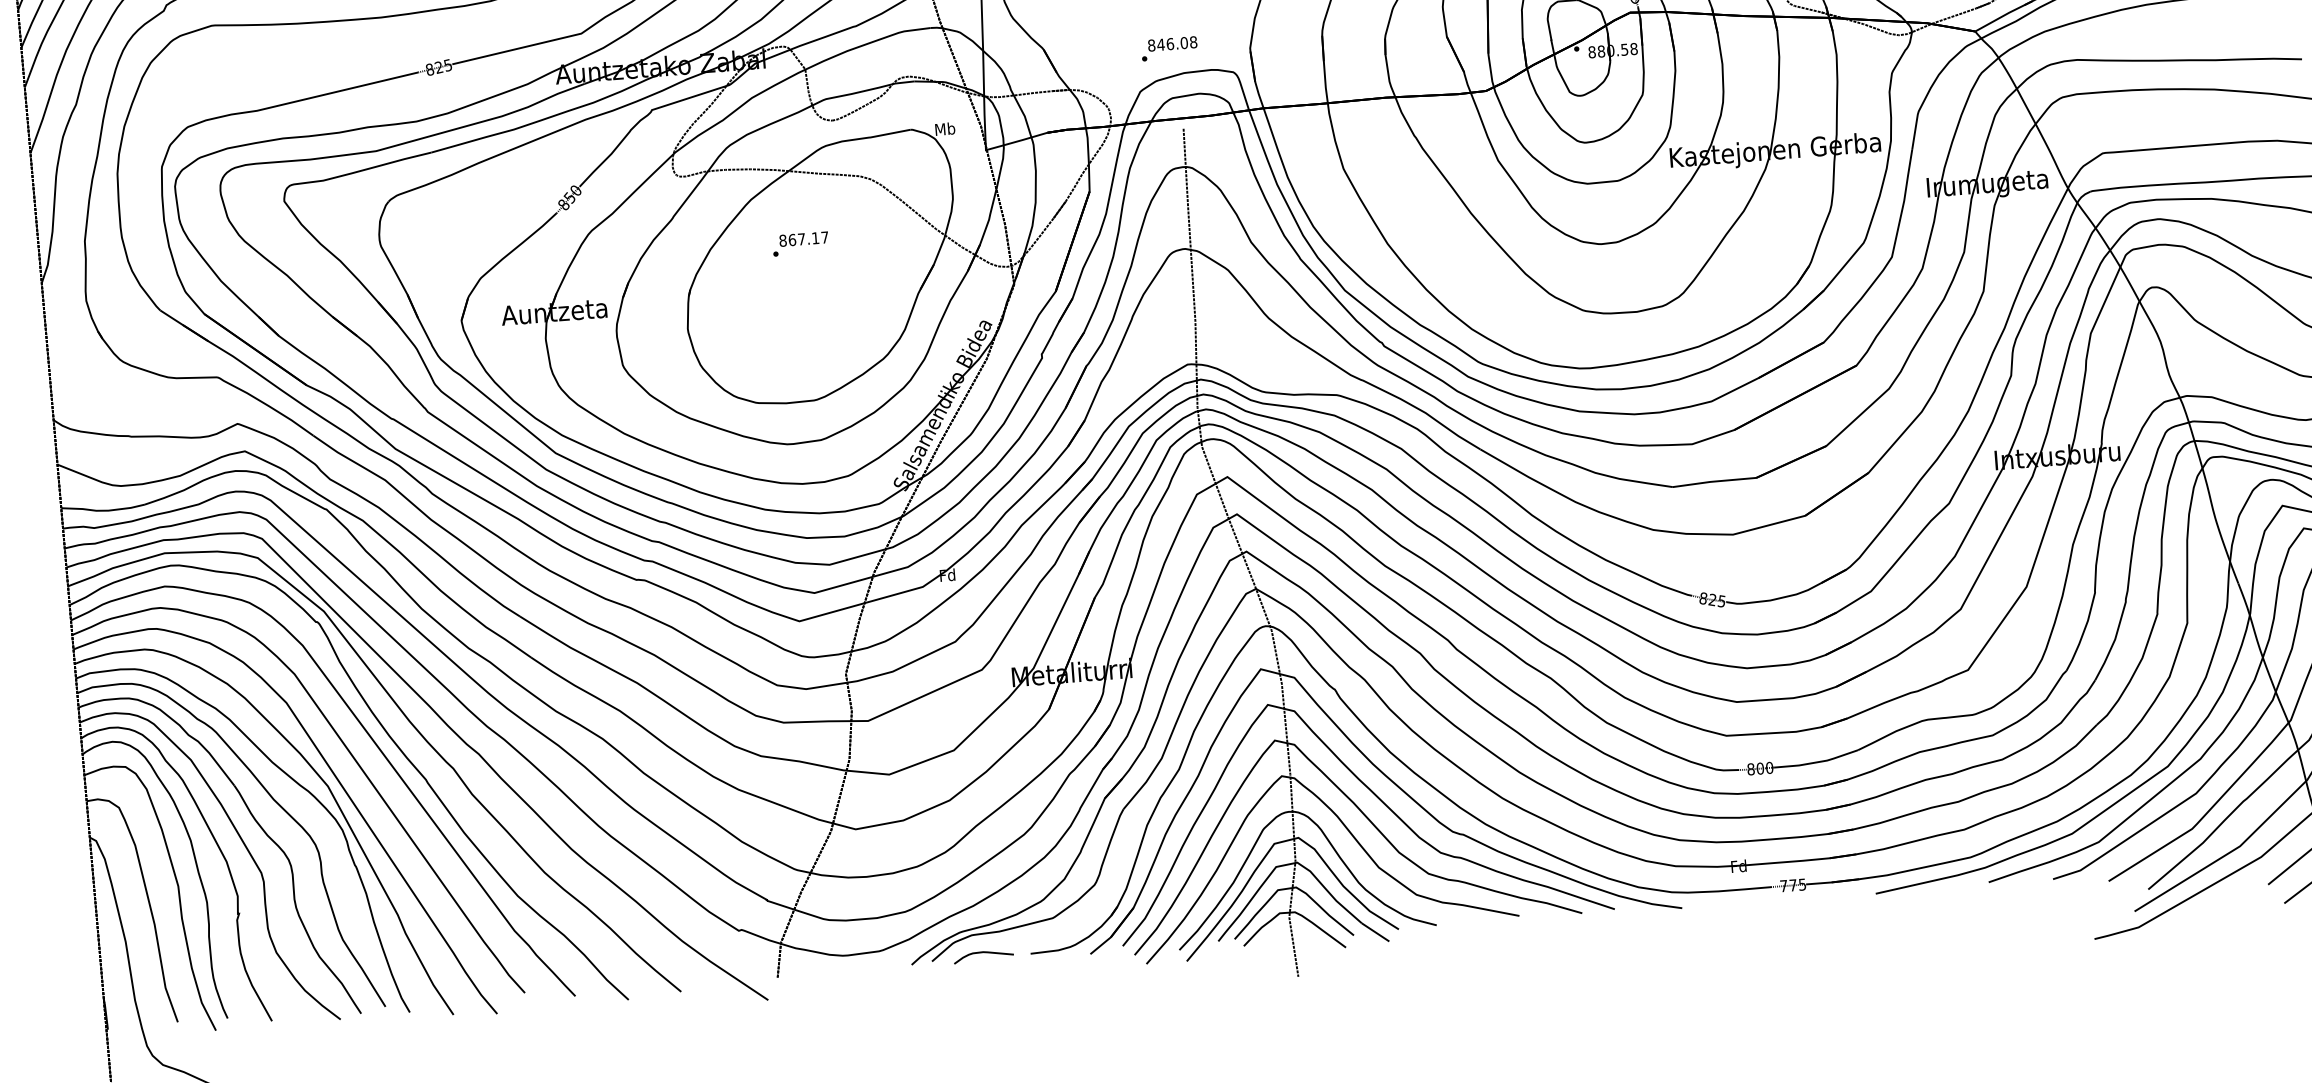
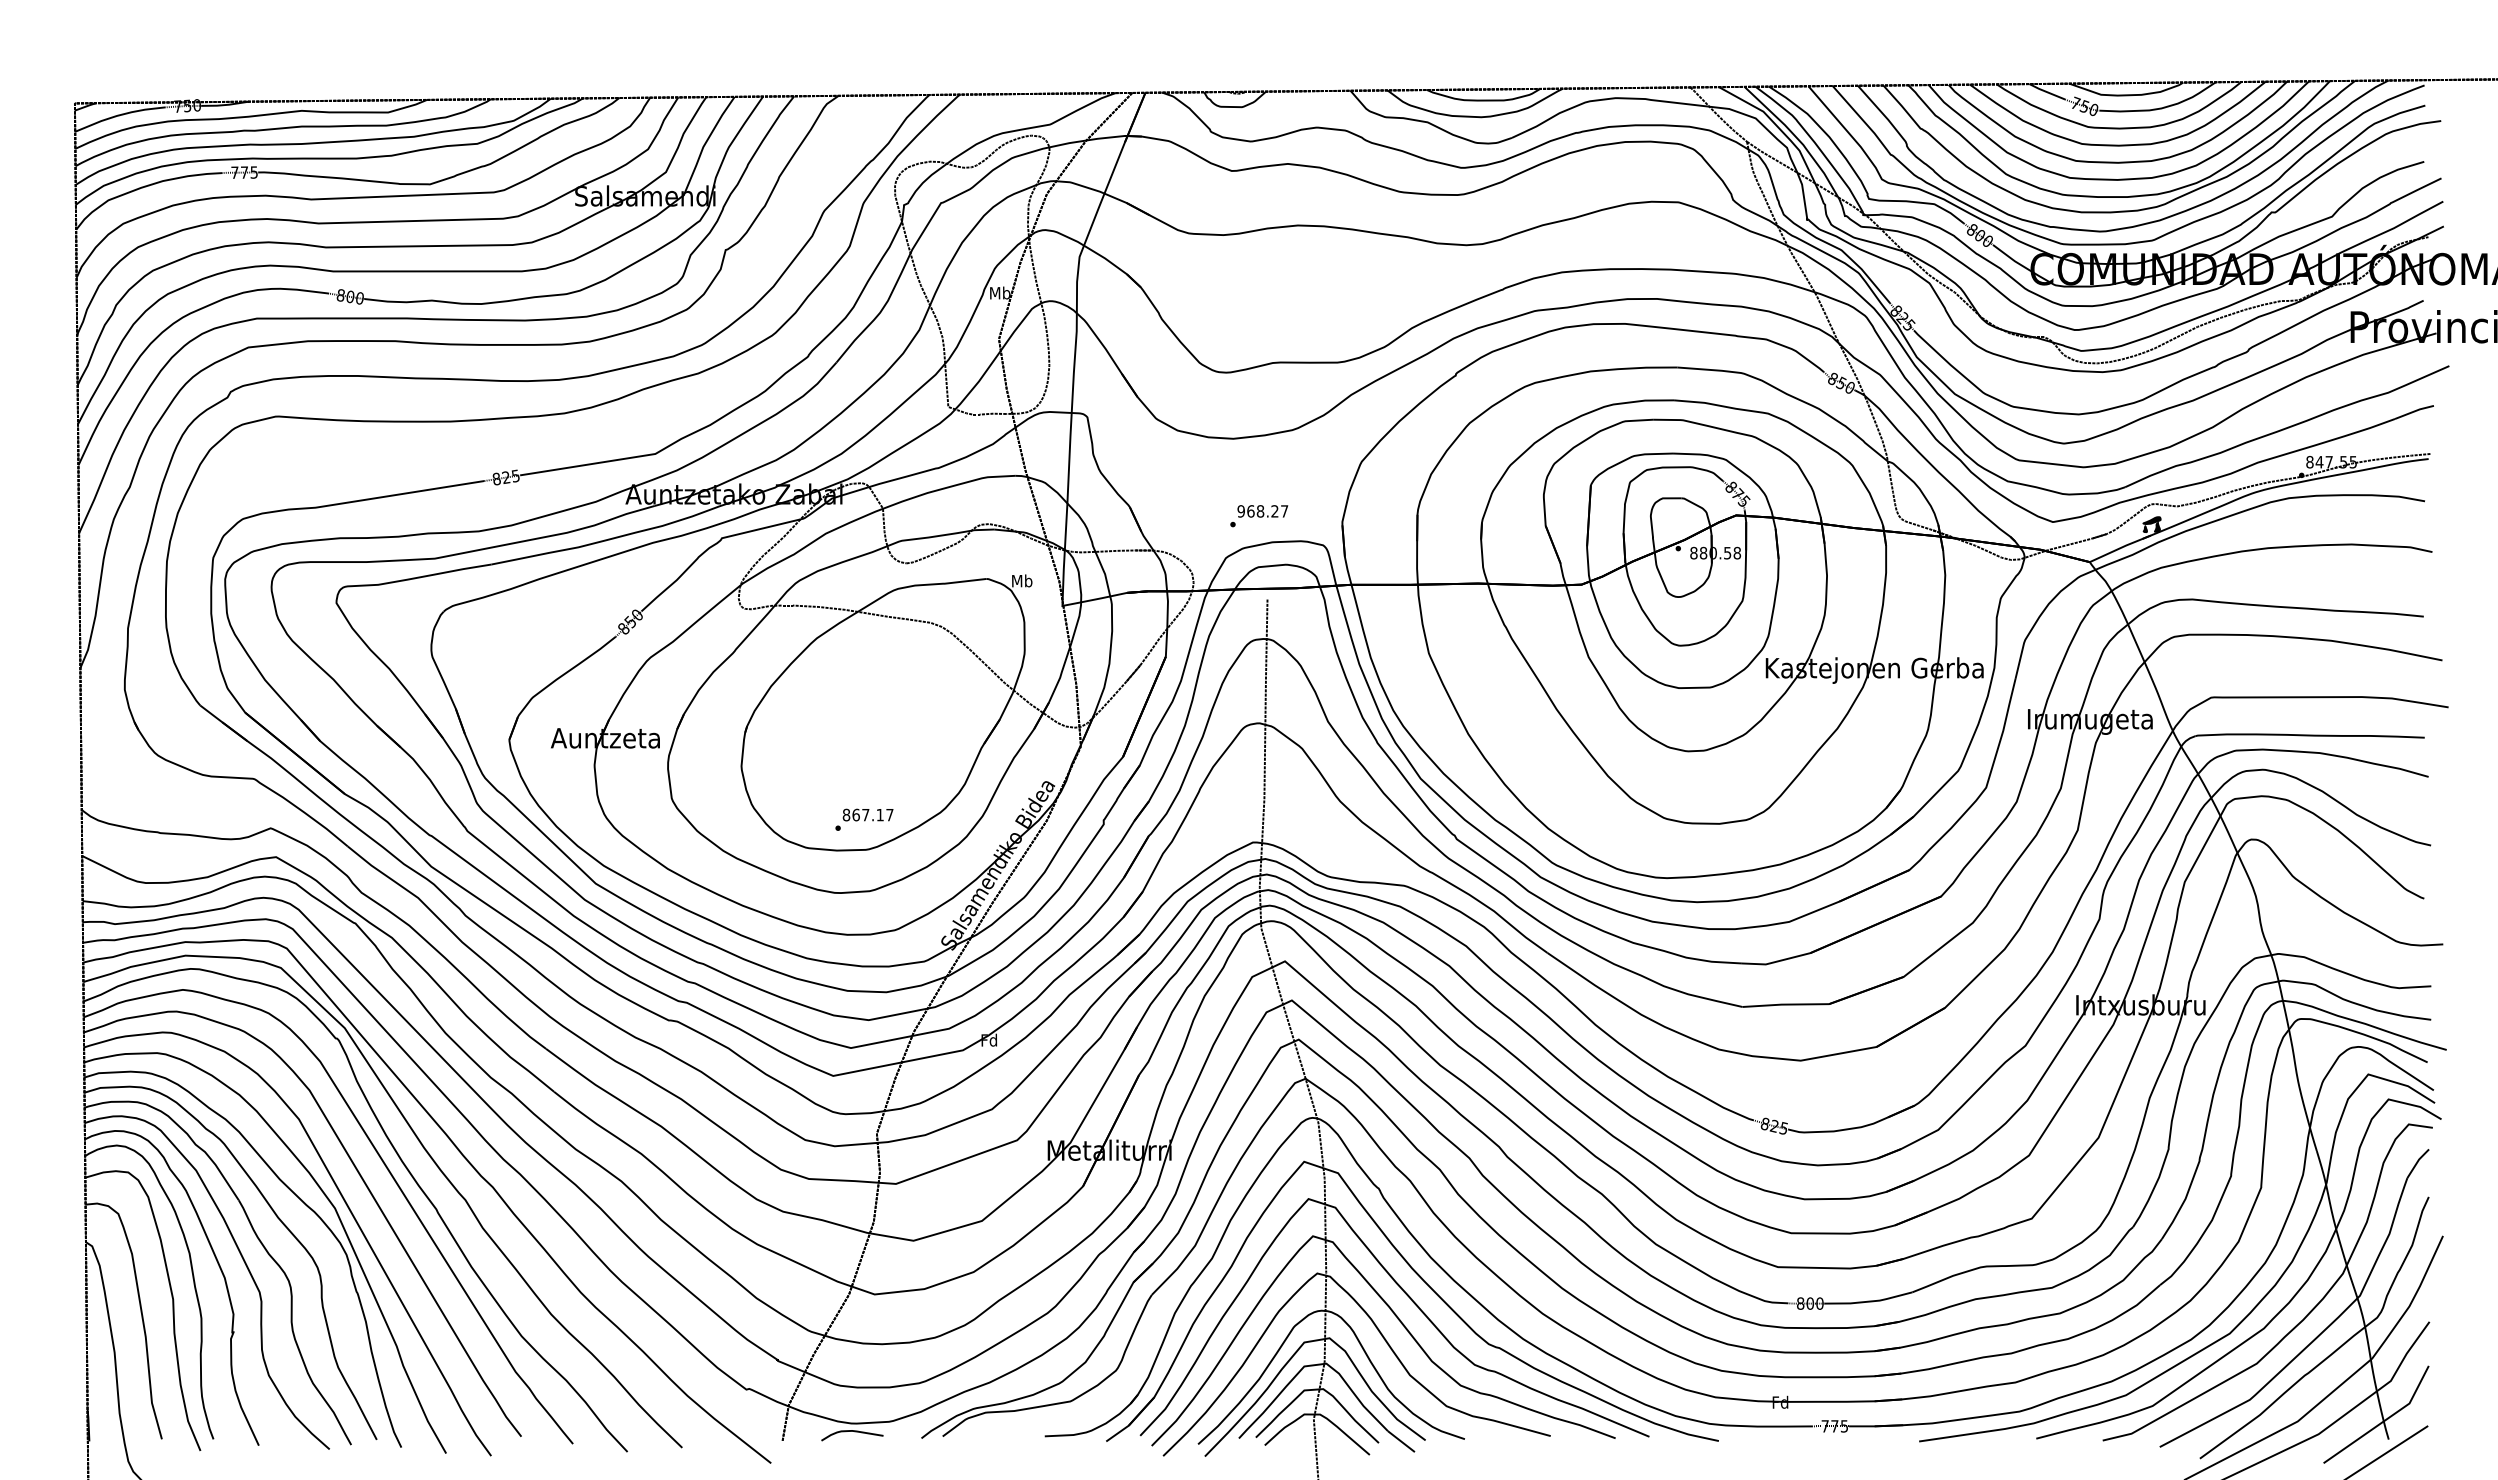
text: (1172, 44) -> (1262, 511), 846.08 -> 968.27
text: (800, 243) -> (864, 819), moved
curve: (985, 953) -> (854, 1432), moved

